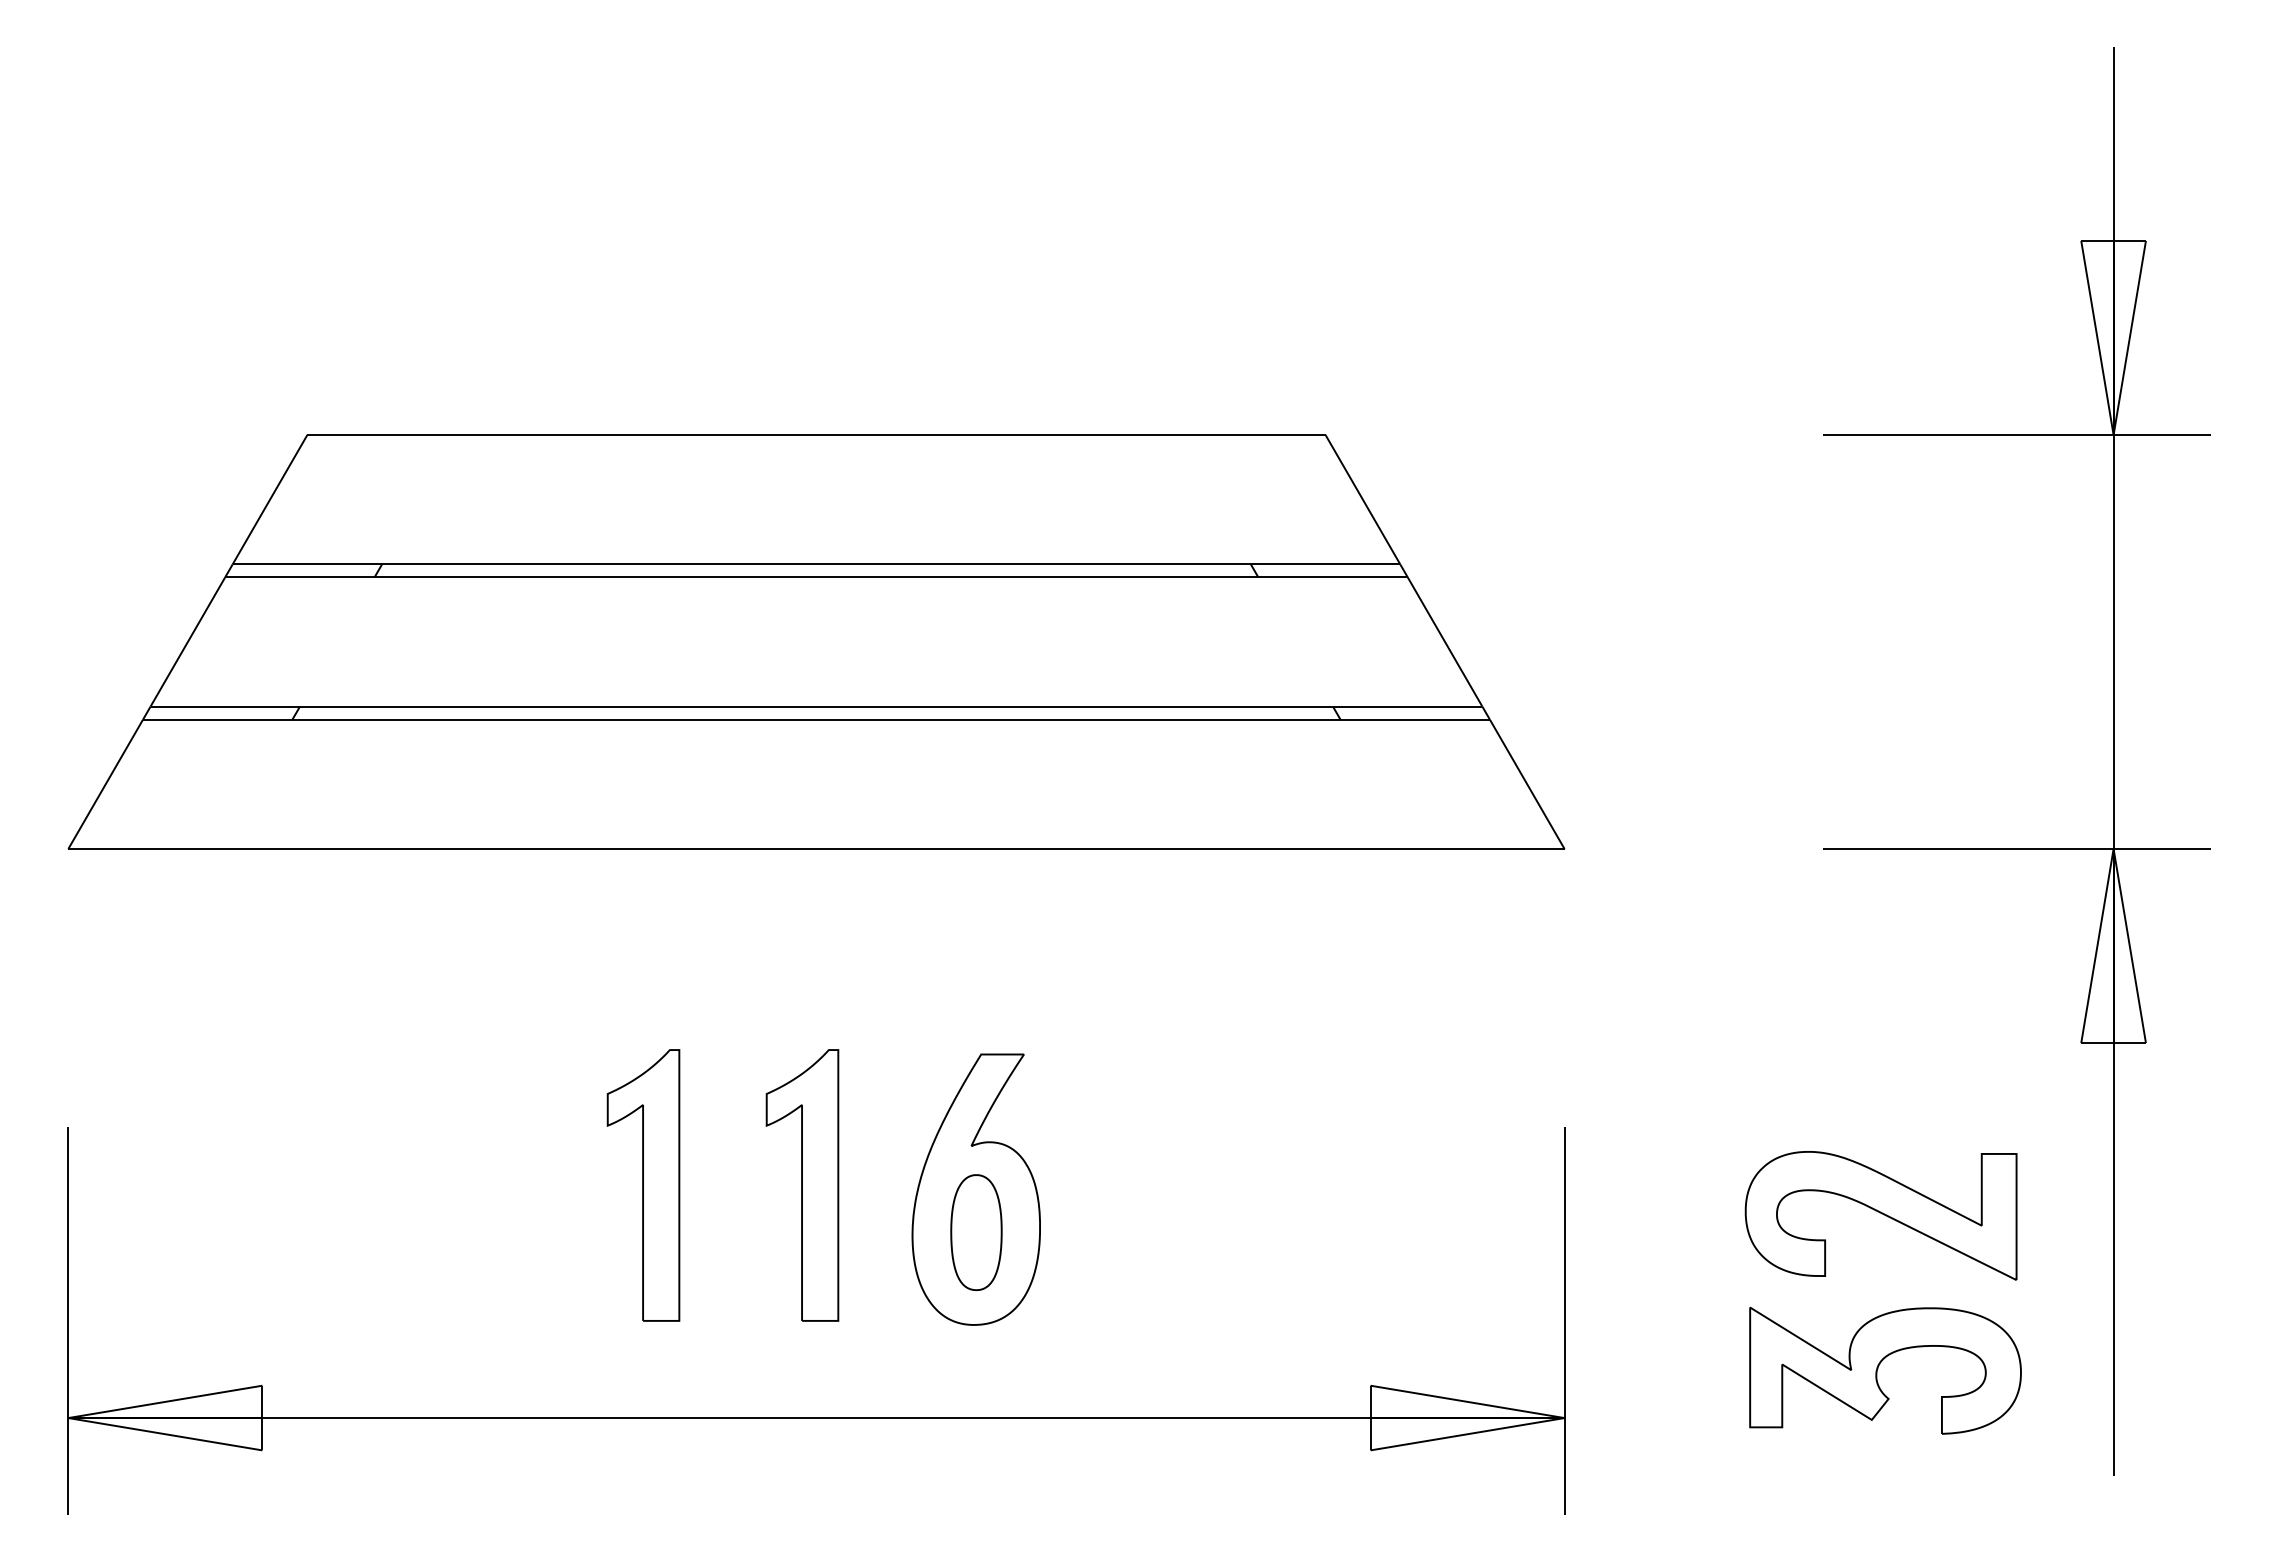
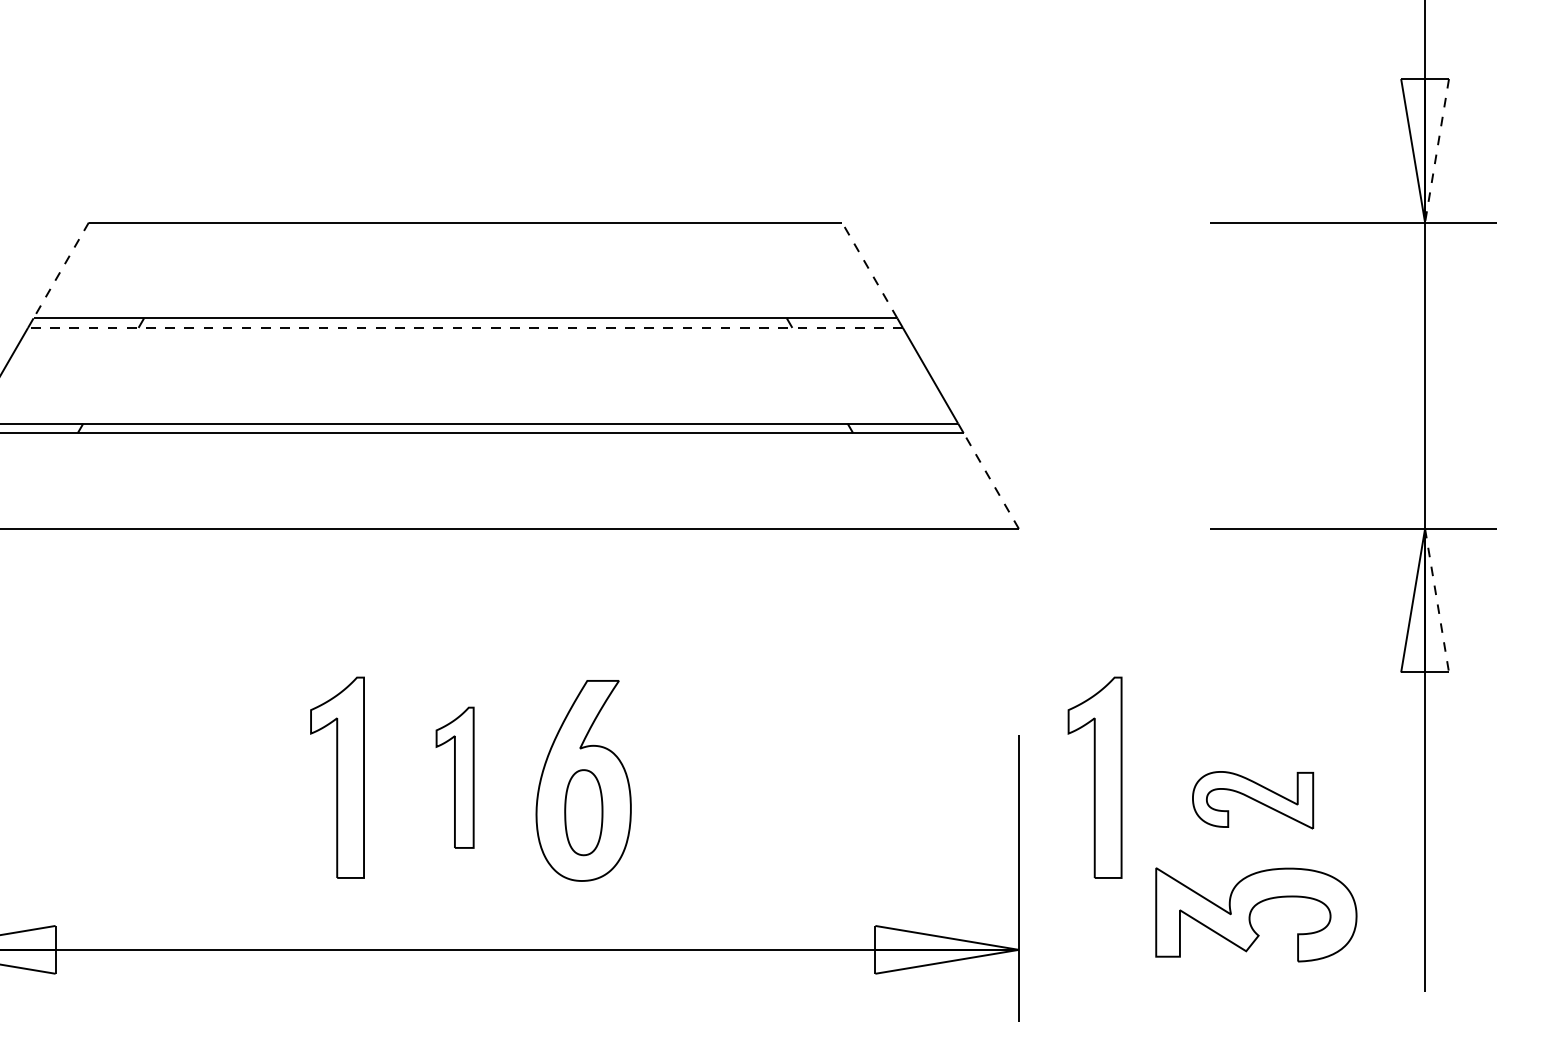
line: (2129, 338) -> (1436, 151), solid -> dashed
line: (270, 499) -> (61, 270), solid -> dashed
line: (1362, 499) -> (869, 270), solid -> dashed
line: (815, 577) -> (464, 328), solid -> dashed
line: (1527, 784) -> (991, 481), solid -> dashed
line: (2129, 946) -> (1436, 601), solid -> dashed
part: (802, 1185) -> (455, 777), size x0.7
part: (1667, 1185) -> (1095, 777), added
part: (1880, 1215) -> (1252, 800), size x0.6

